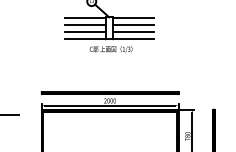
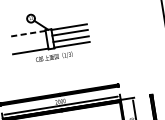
line: (85, 18) -> (27, 34), solid -> dashed
line: (85, 24) -> (28, 39), removed
line: (85, 32) -> (29, 46), removed

